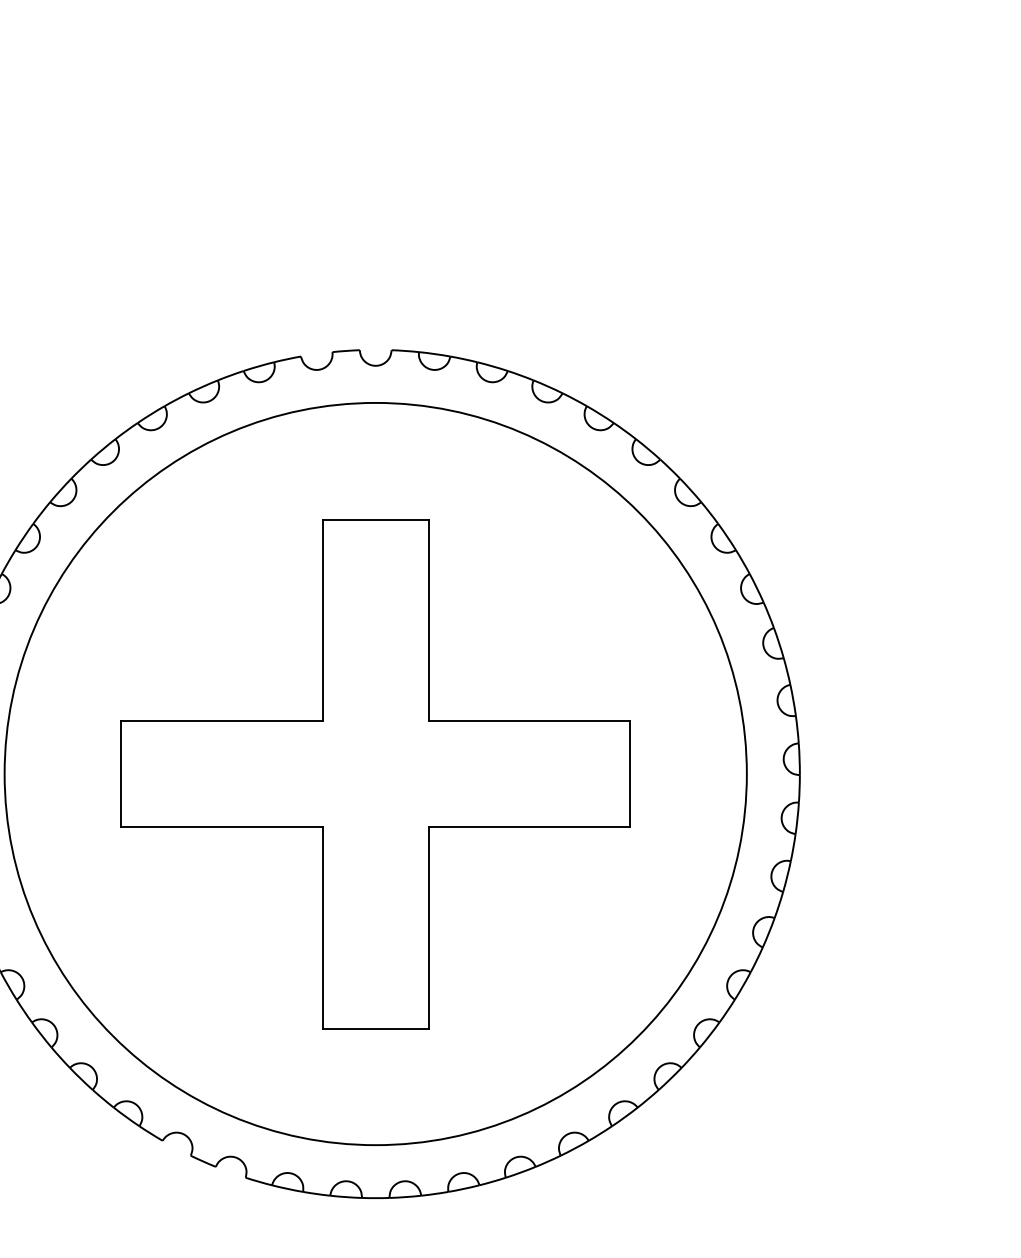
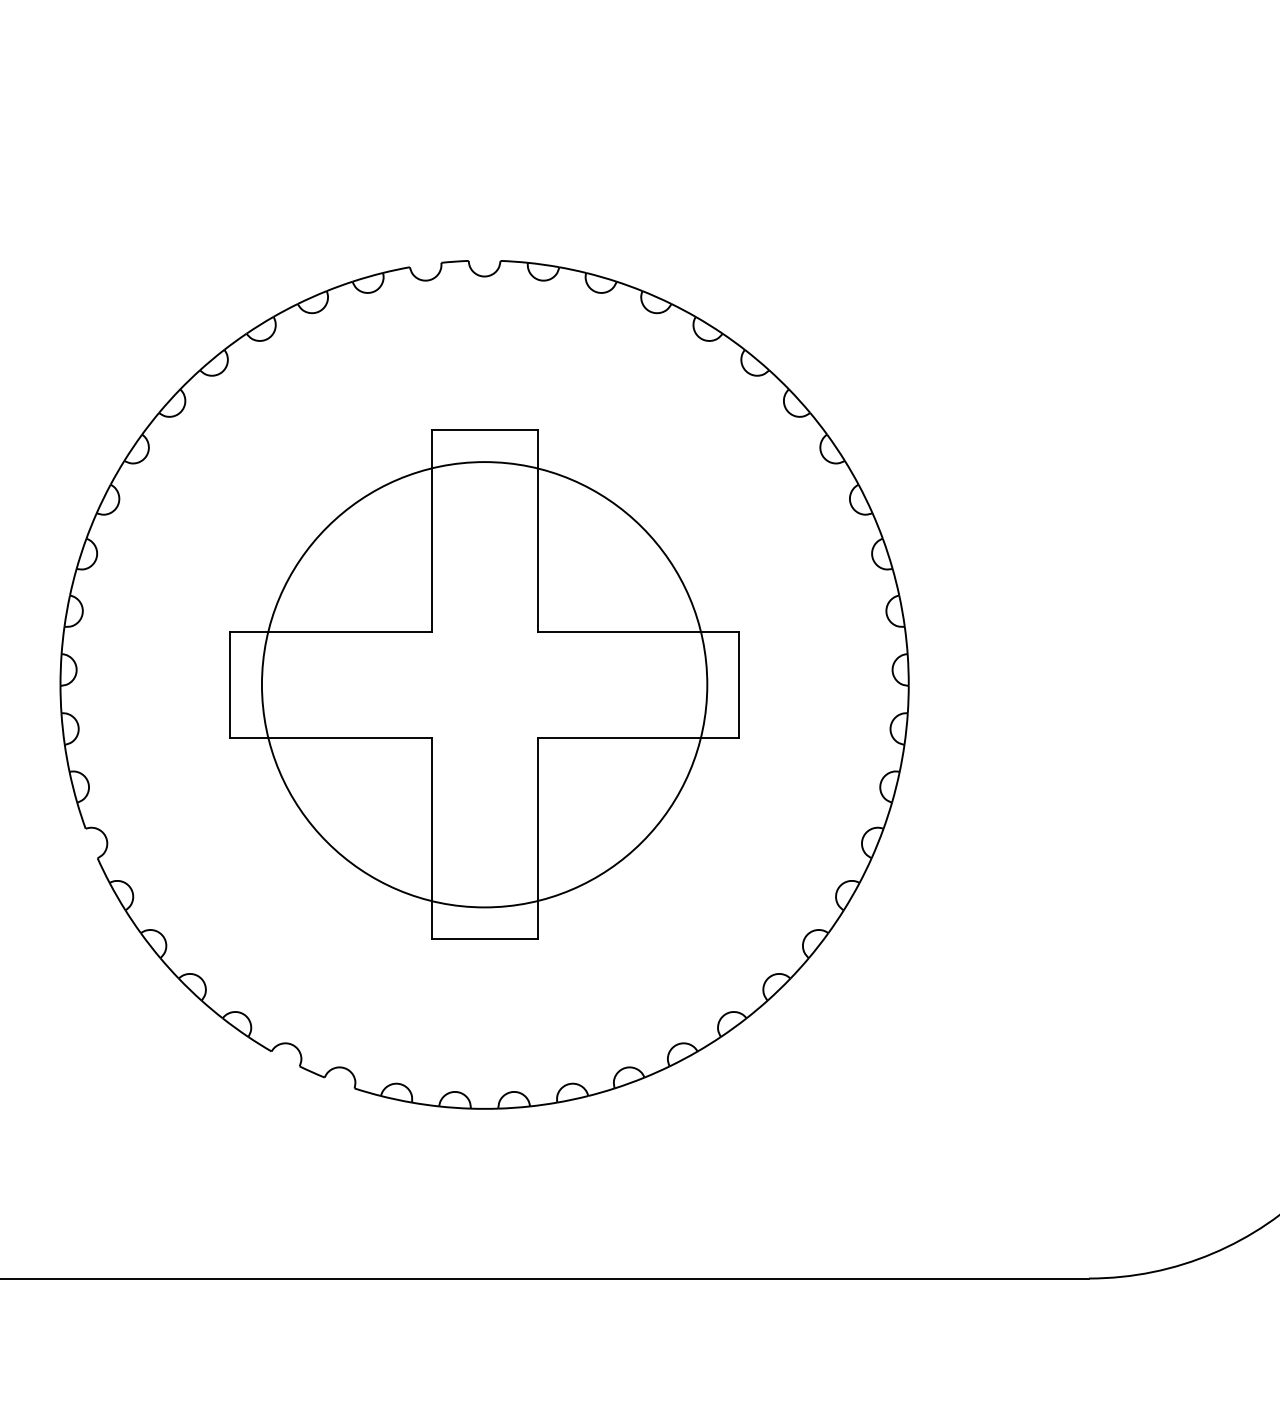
circle: (375, 773) -> (484, 684), size x0.6

